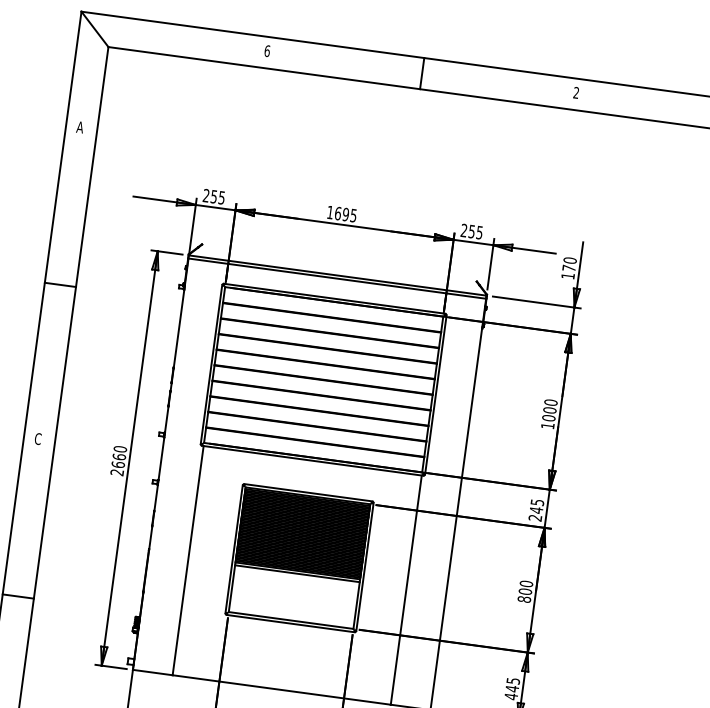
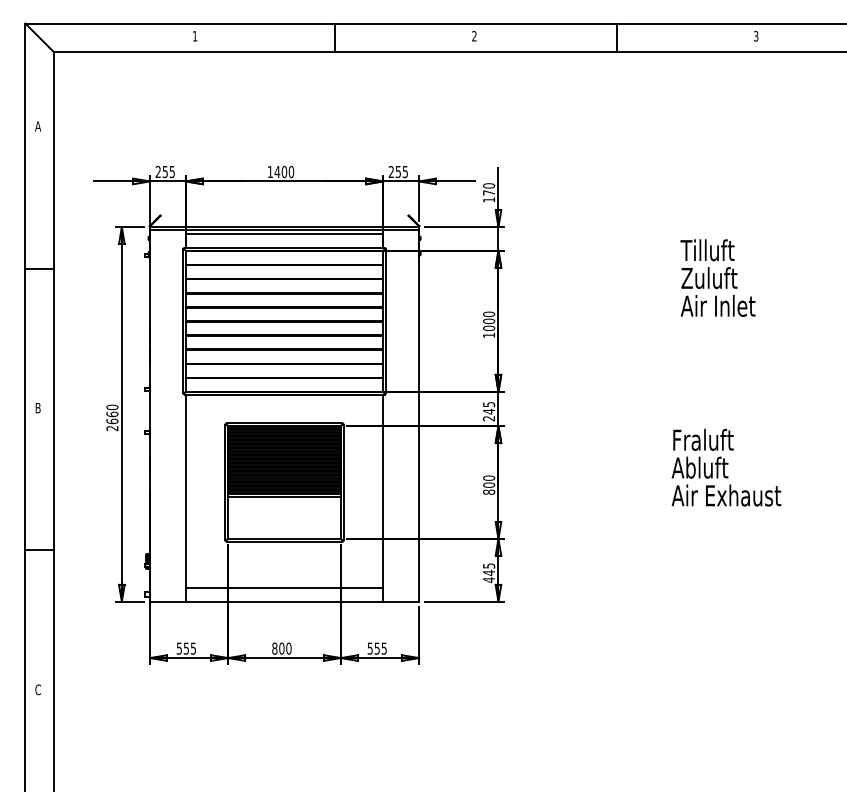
text: (266, 51) -> (194, 36), 6 -> 1
text: (346, 214) -> (284, 171), 1695 -> 1400
line: (336, 283) -> (284, 234), added
text: (37, 438) -> (37, 407), C -> B
line: (283, 674) -> (284, 587), added

